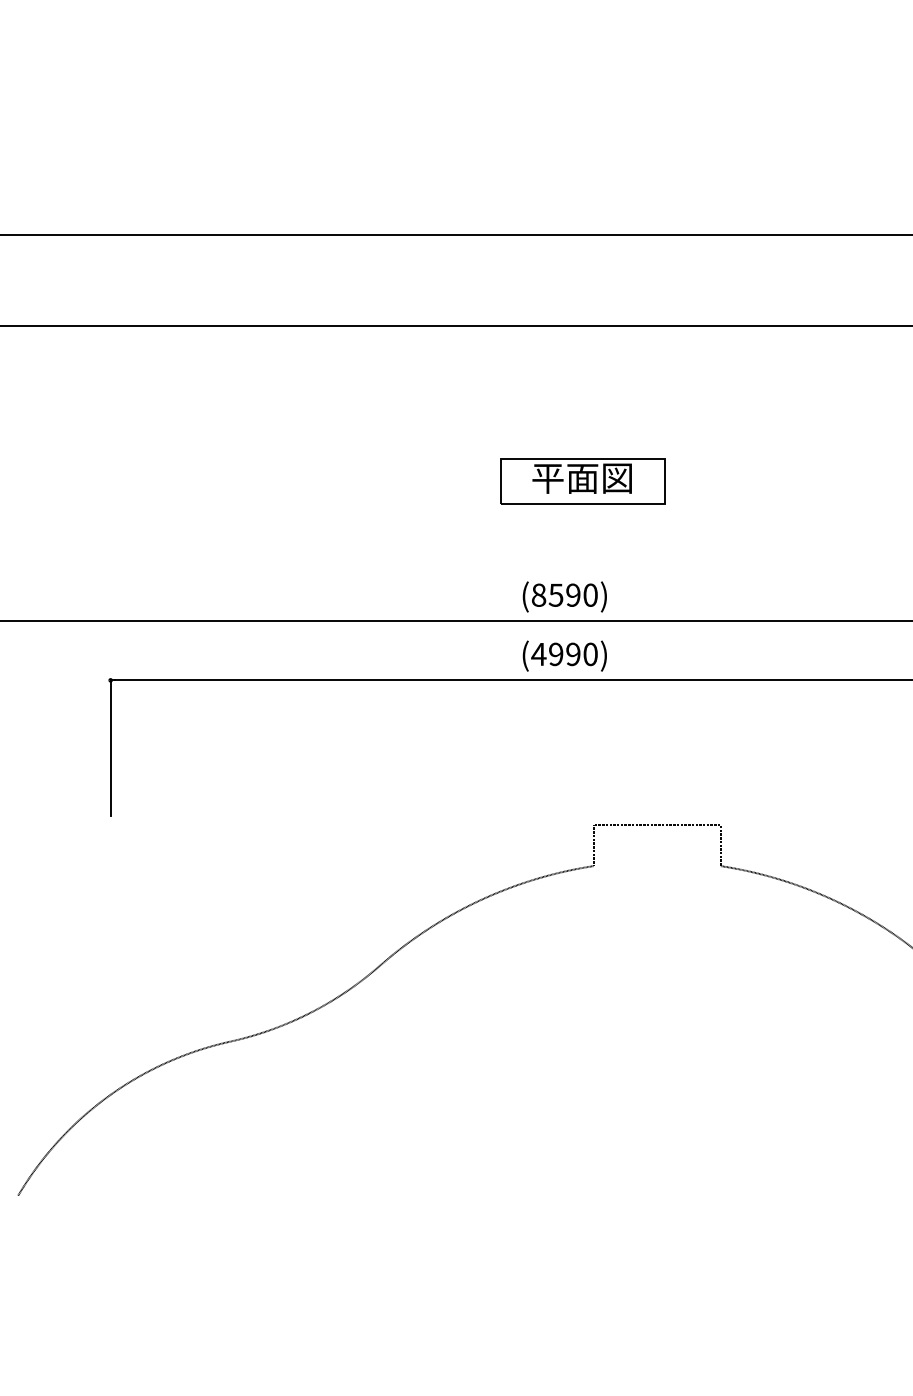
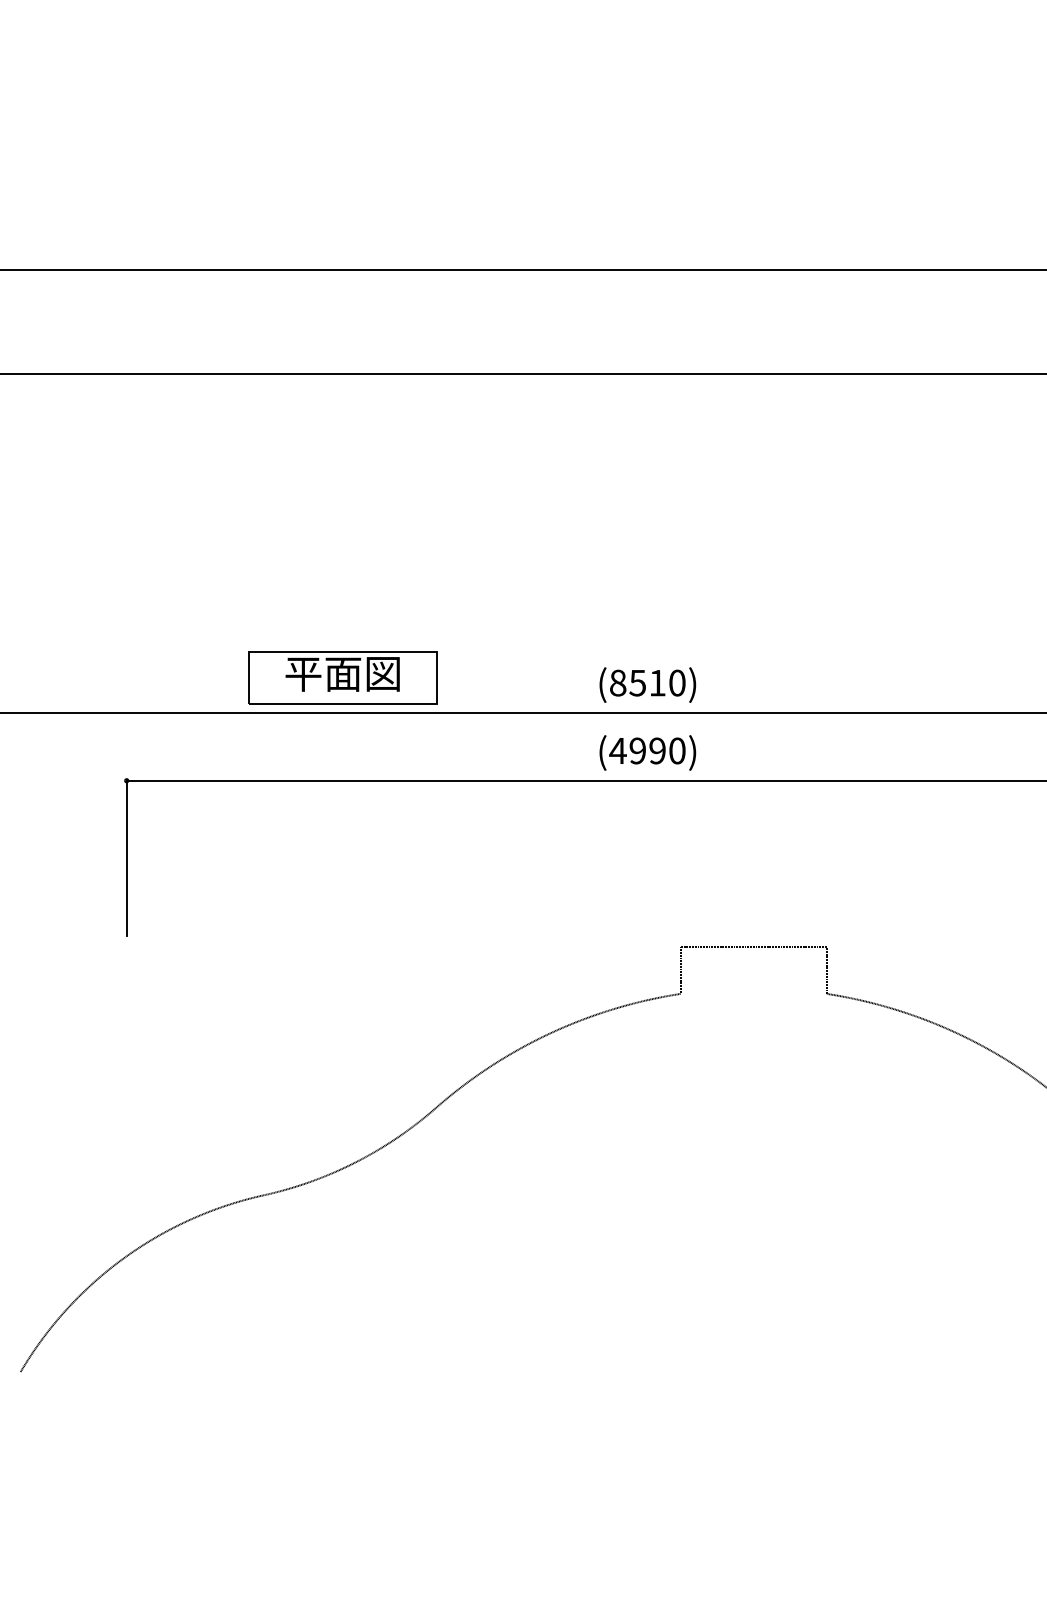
part: (582, 481) -> (342, 677), moved
text: (573, 594) -> (657, 682), (8590) -> (8510)

